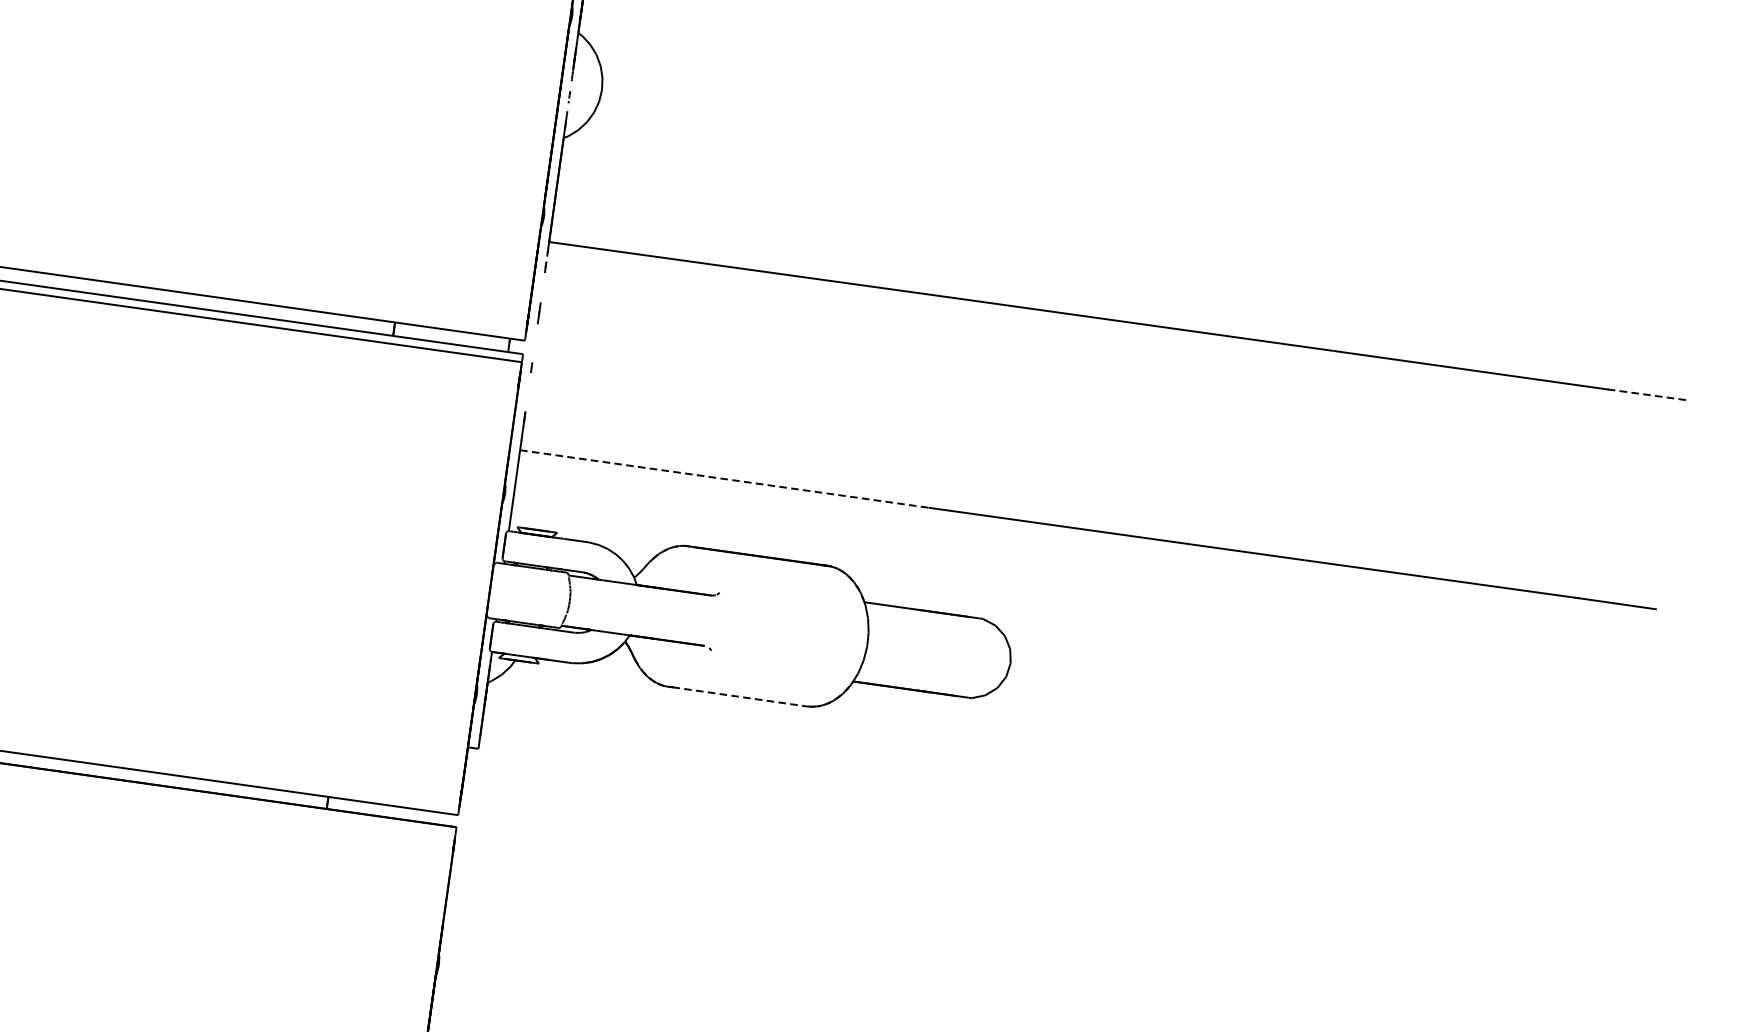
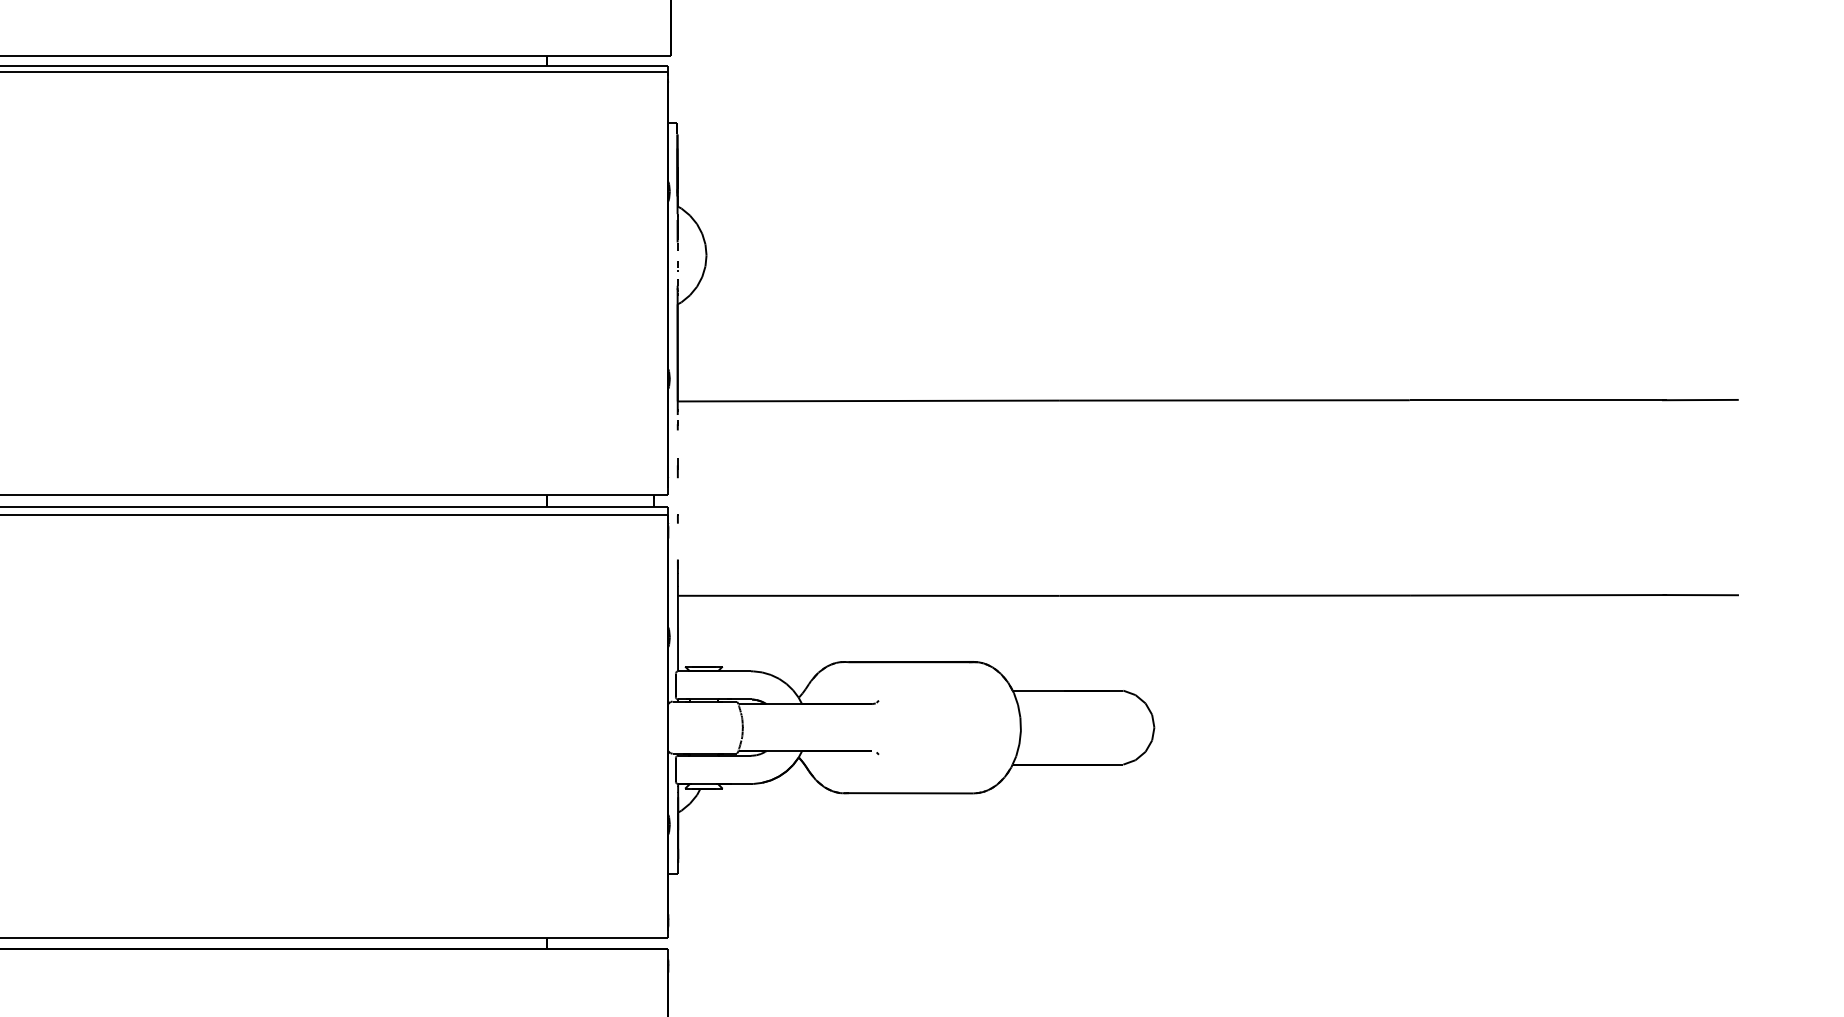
line: (1643, 394) -> (1699, 400), dashed -> solid
line: (724, 478) -> (868, 595), dashed -> solid
line: (739, 697) -> (910, 793), dashed -> solid

